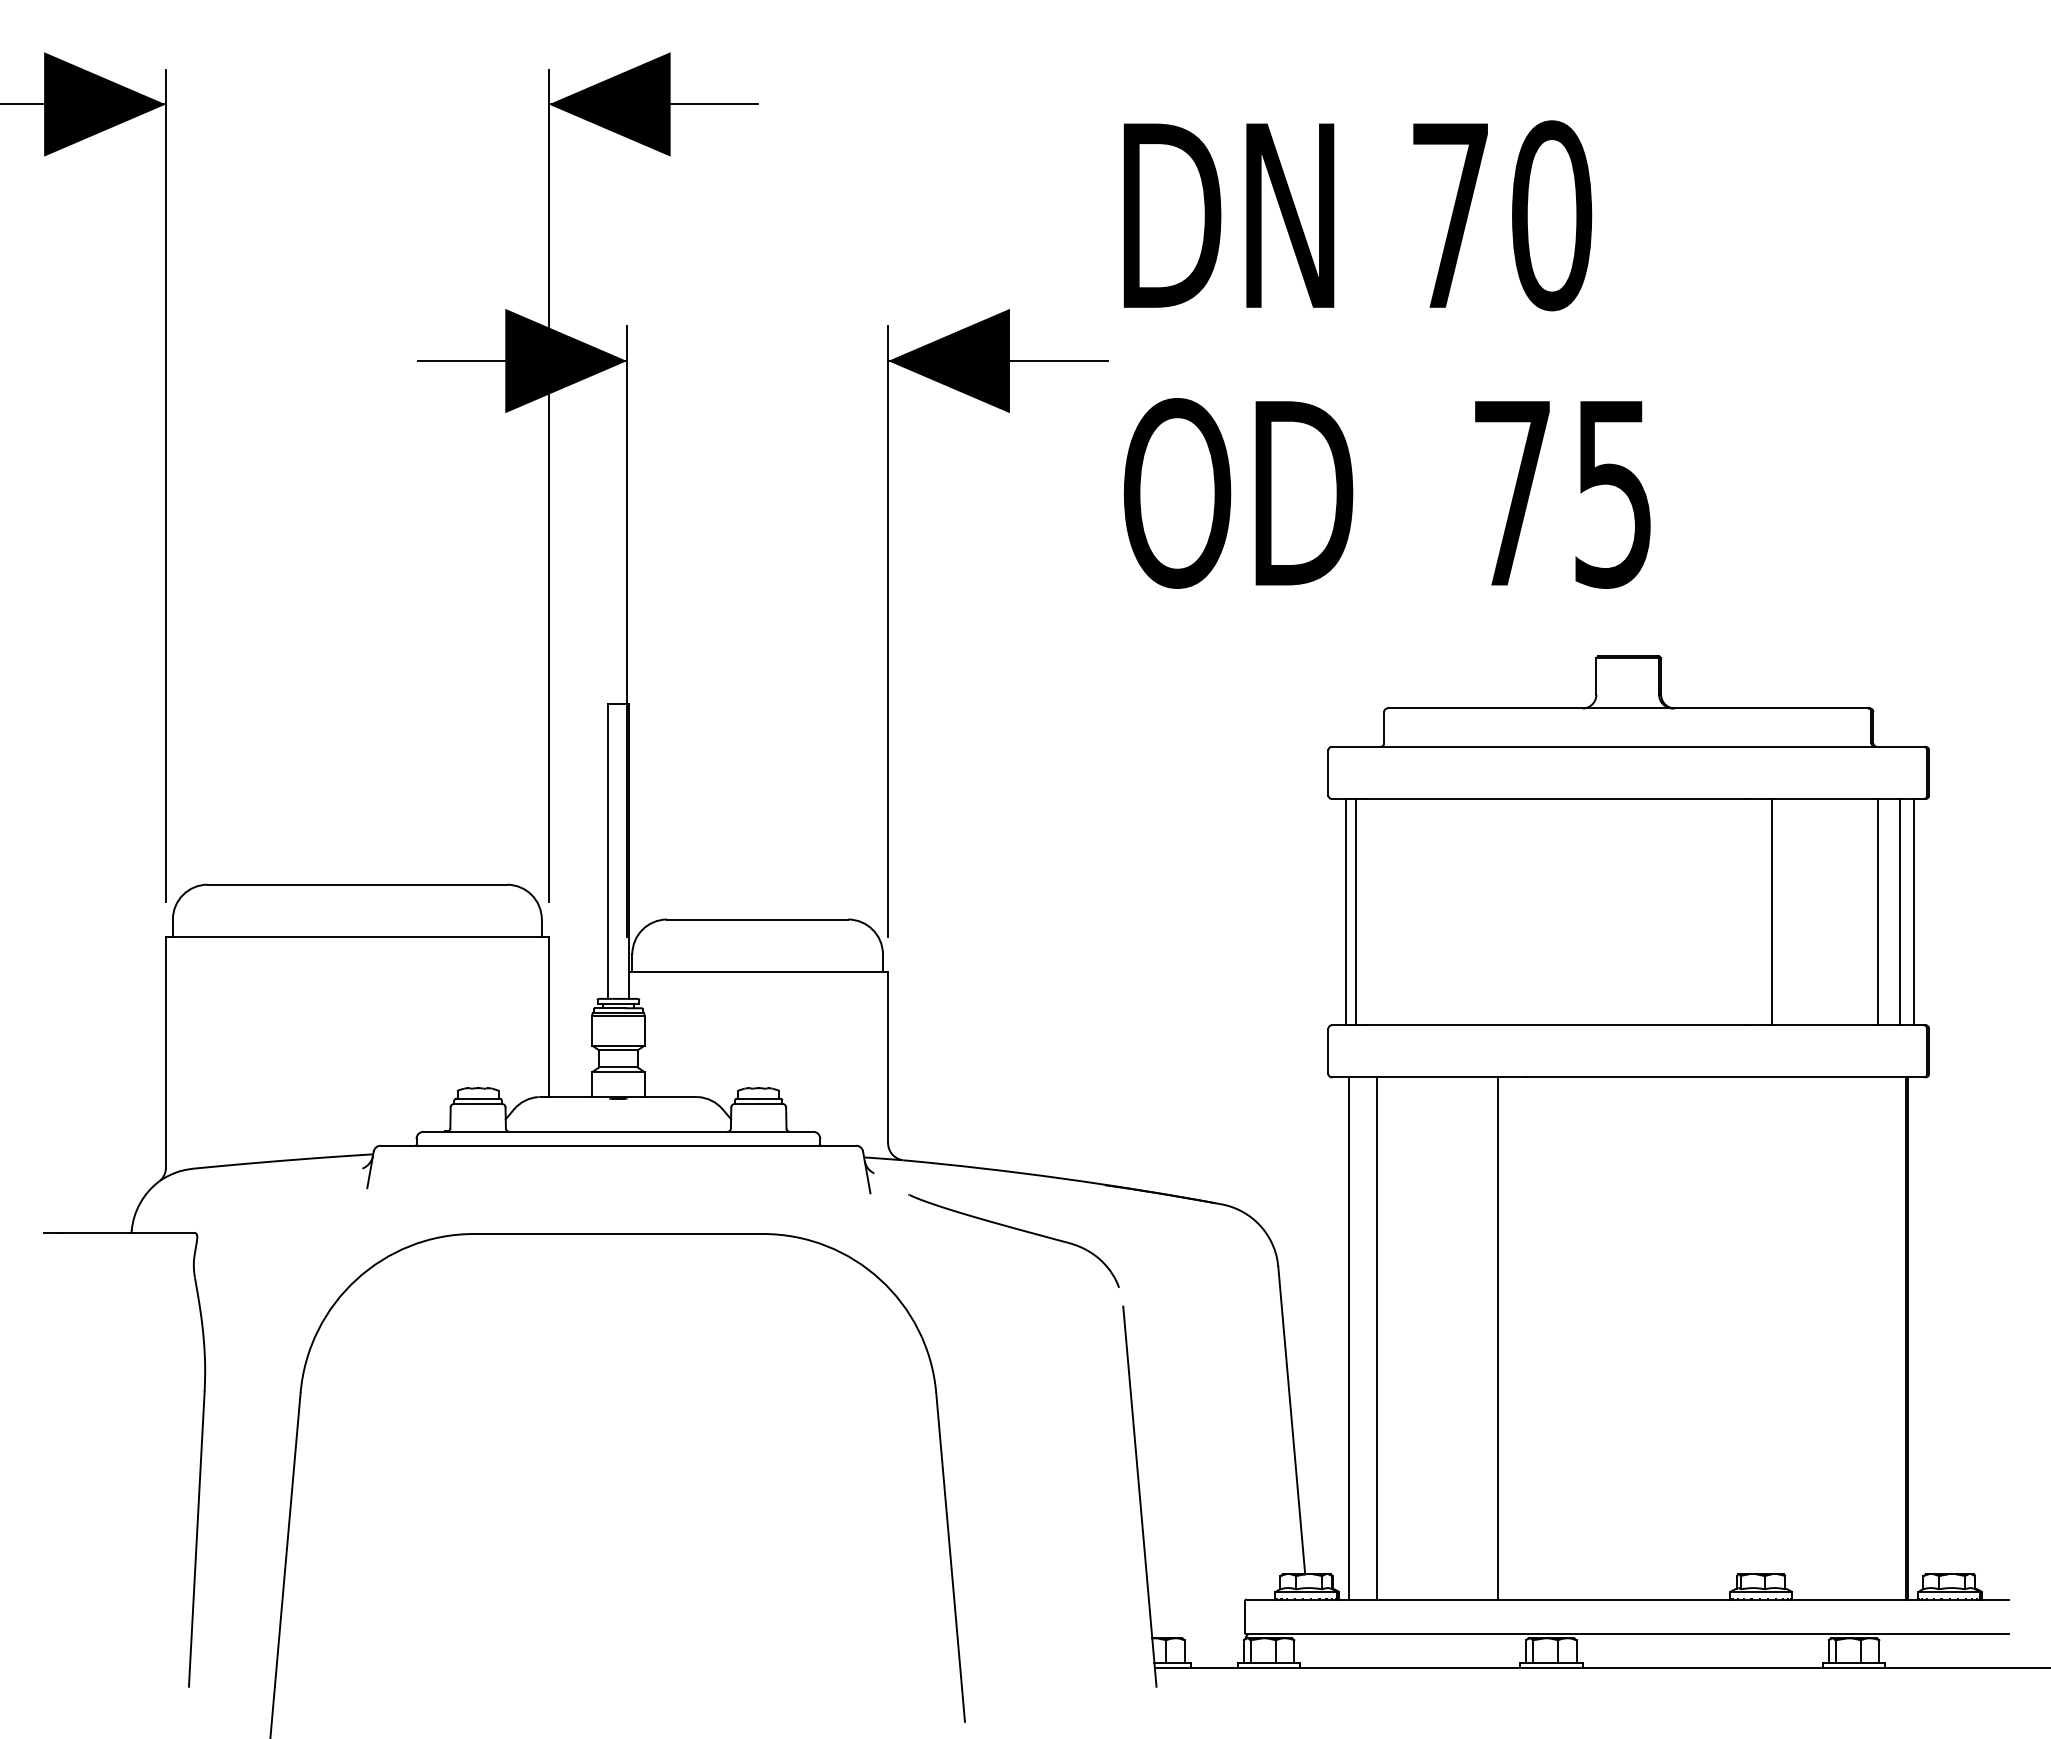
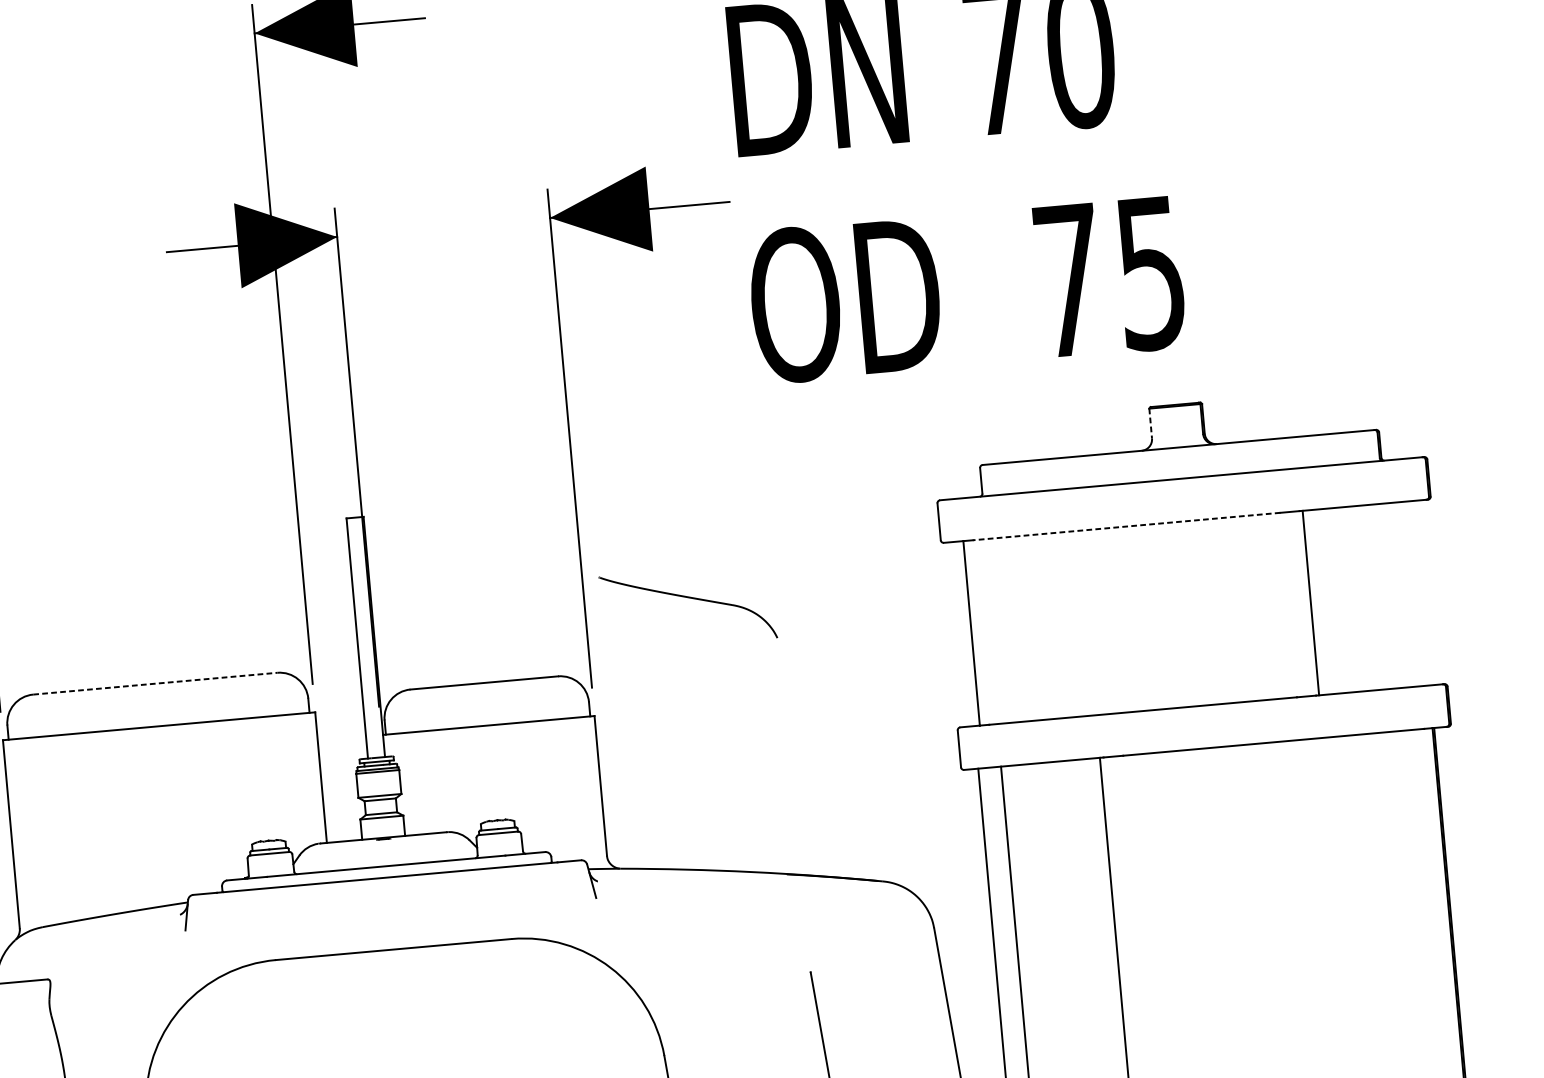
line: (1596, 676) -> (1150, 423), solid -> dashed
line: (1556, 798) -> (1126, 526), solid -> dashed
line: (357, 884) -> (155, 683), solid -> dashed
line: (1345, 911) -> (963, 633), removed
line: (1878, 911) -> (1397, 594), removed
line: (1899, 911) -> (1414, 593), removed
line: (1913, 911) -> (1426, 592), removed
part: (1017, 1230) -> (690, 598), moved

